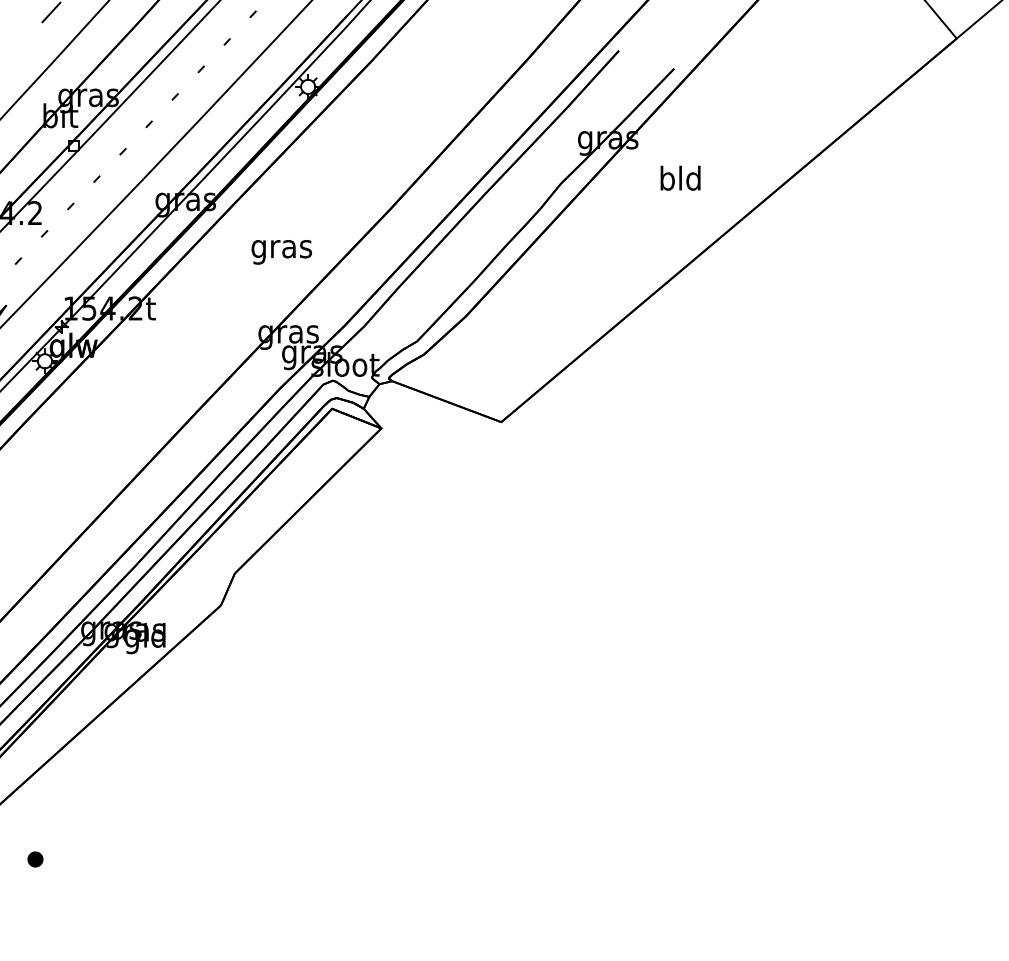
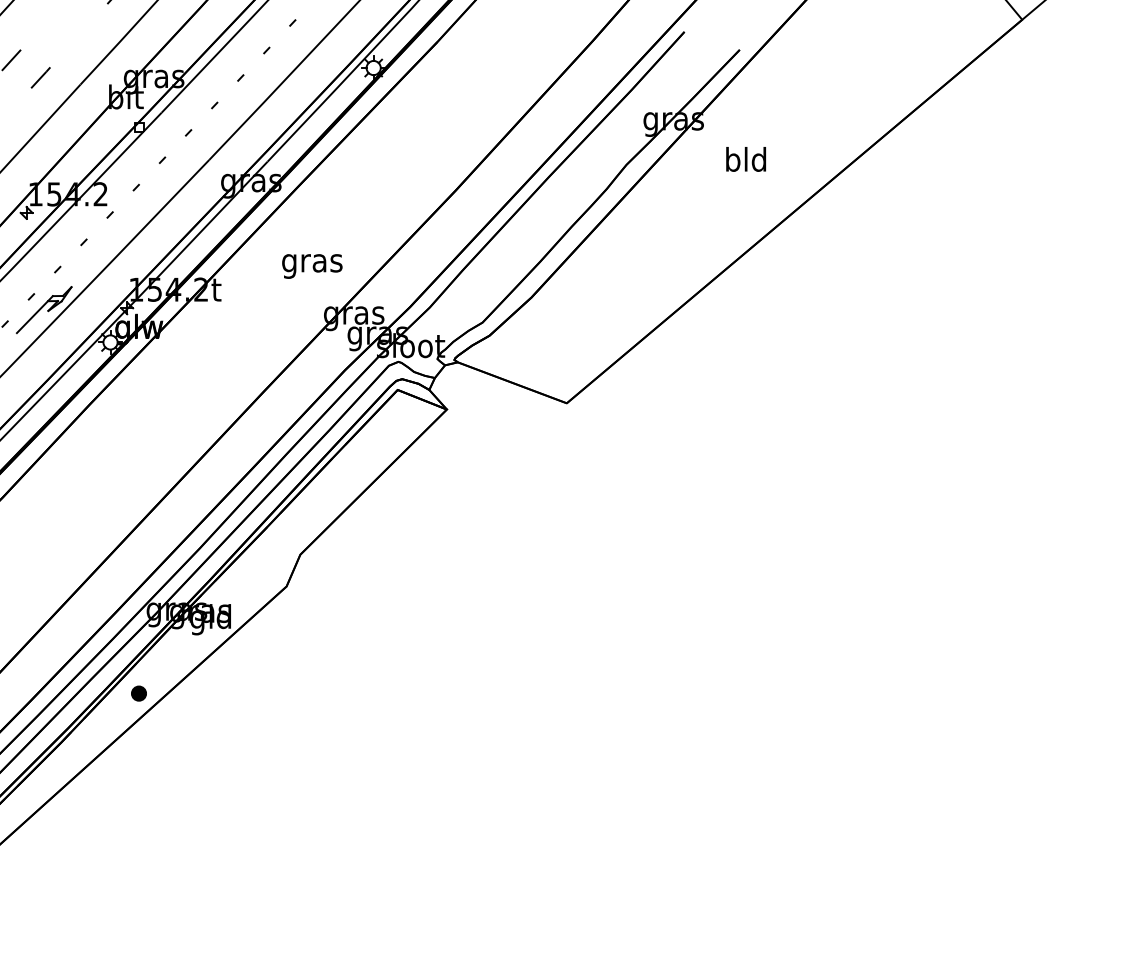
text: (281, 252) -> (312, 266), moved
part: (34, 859) -> (138, 693), moved

